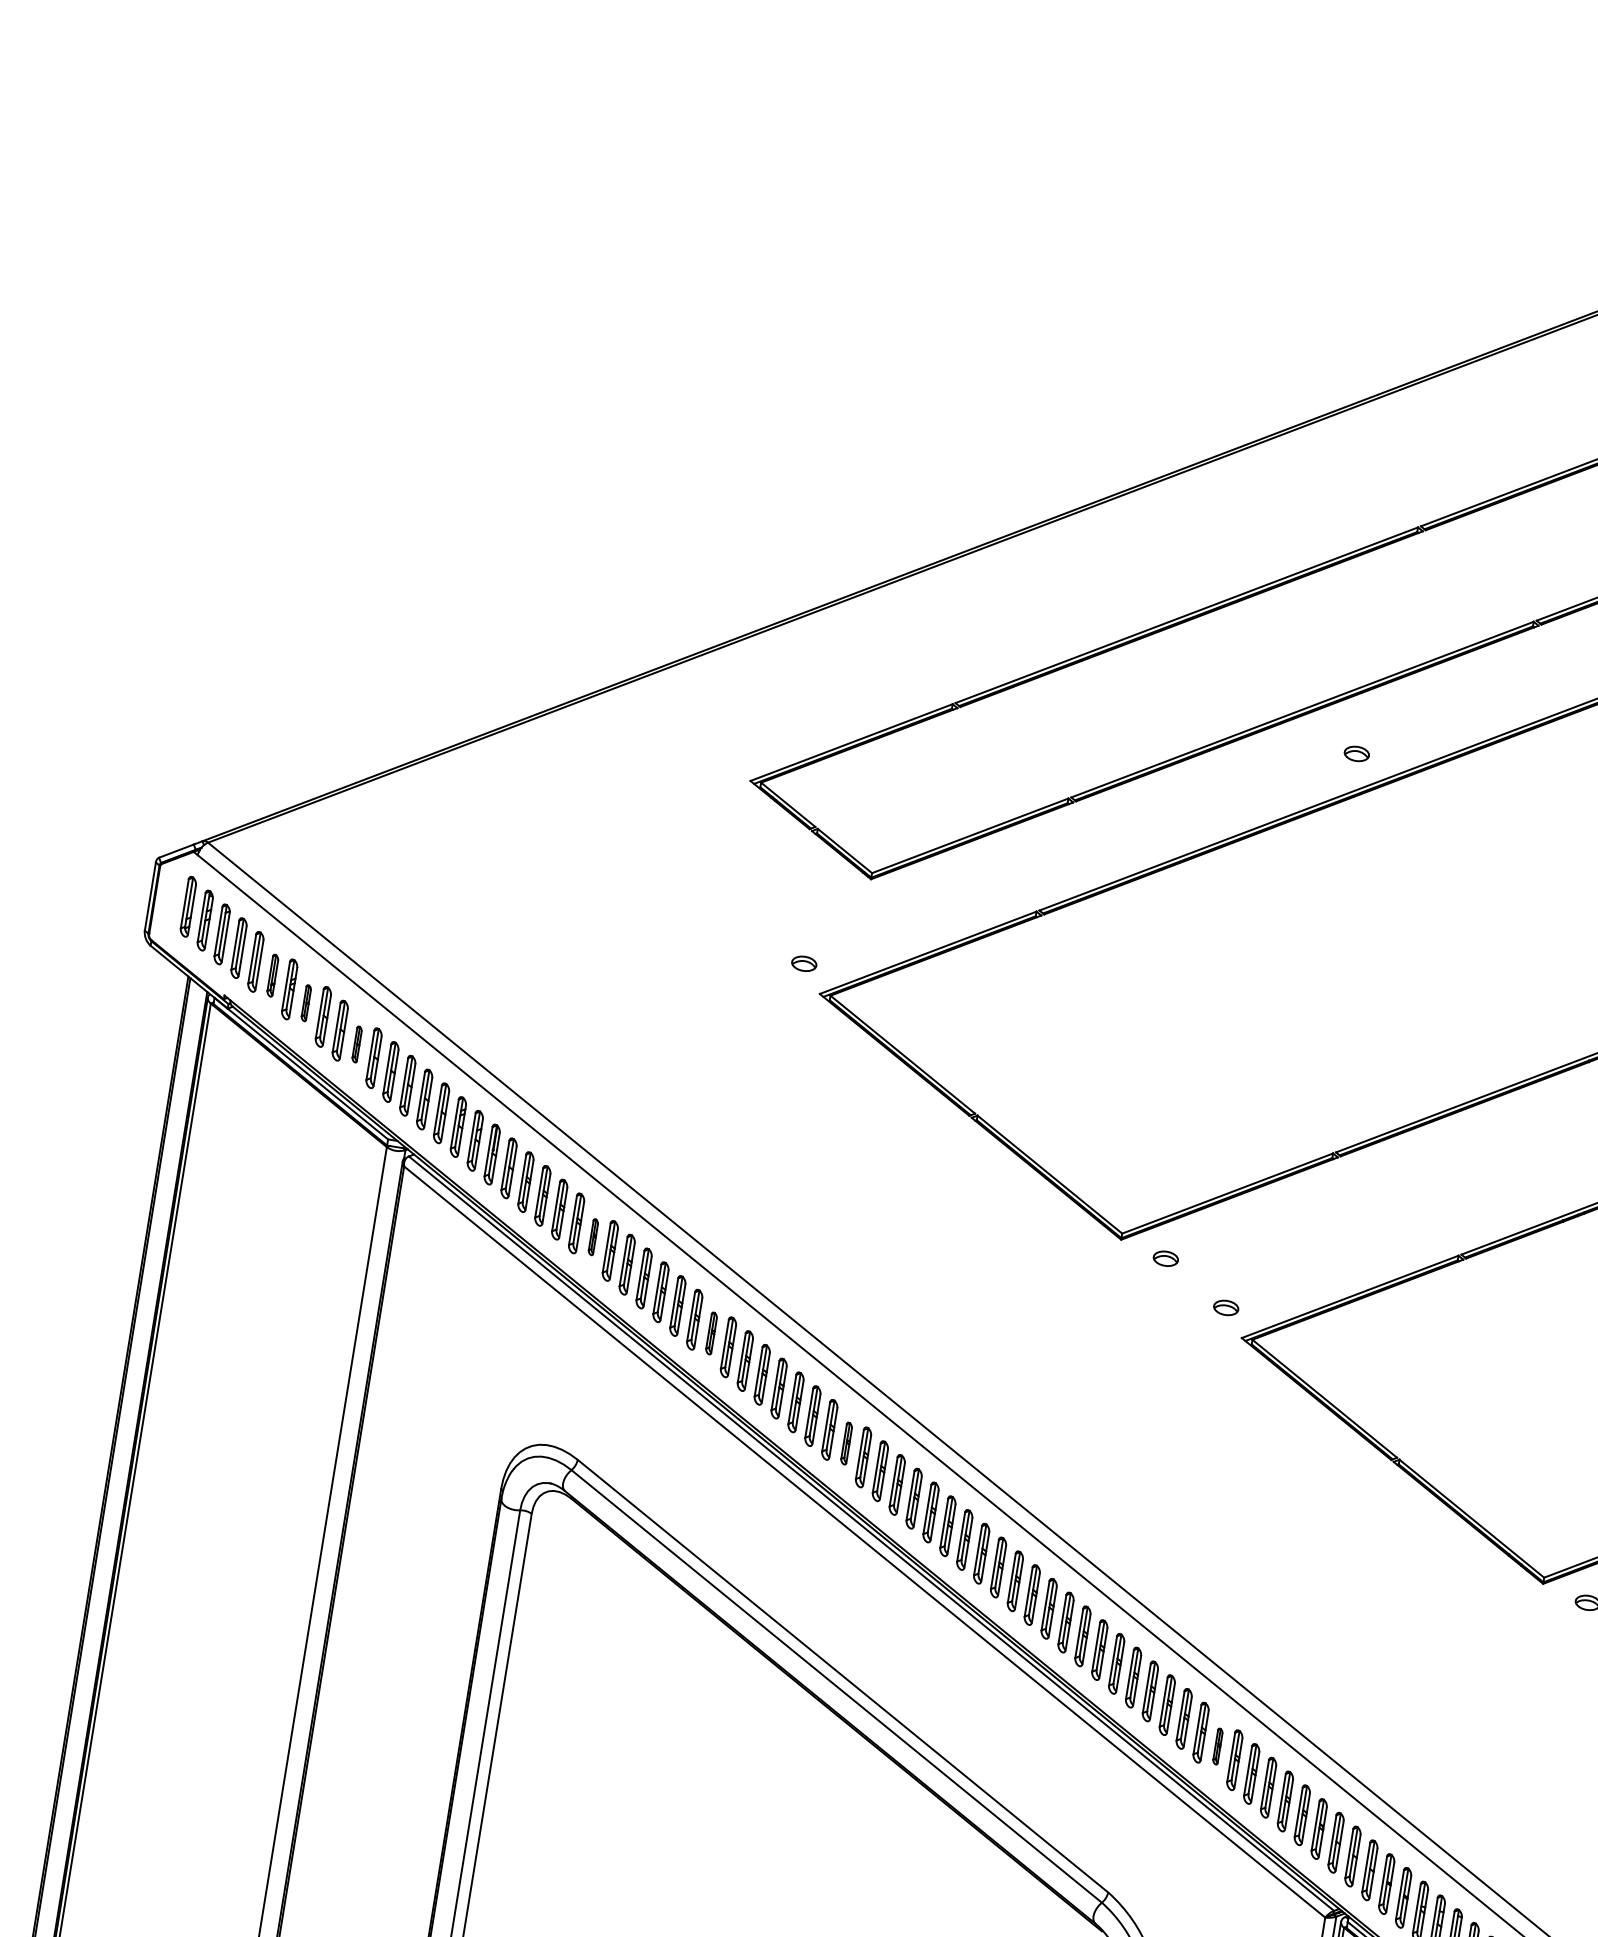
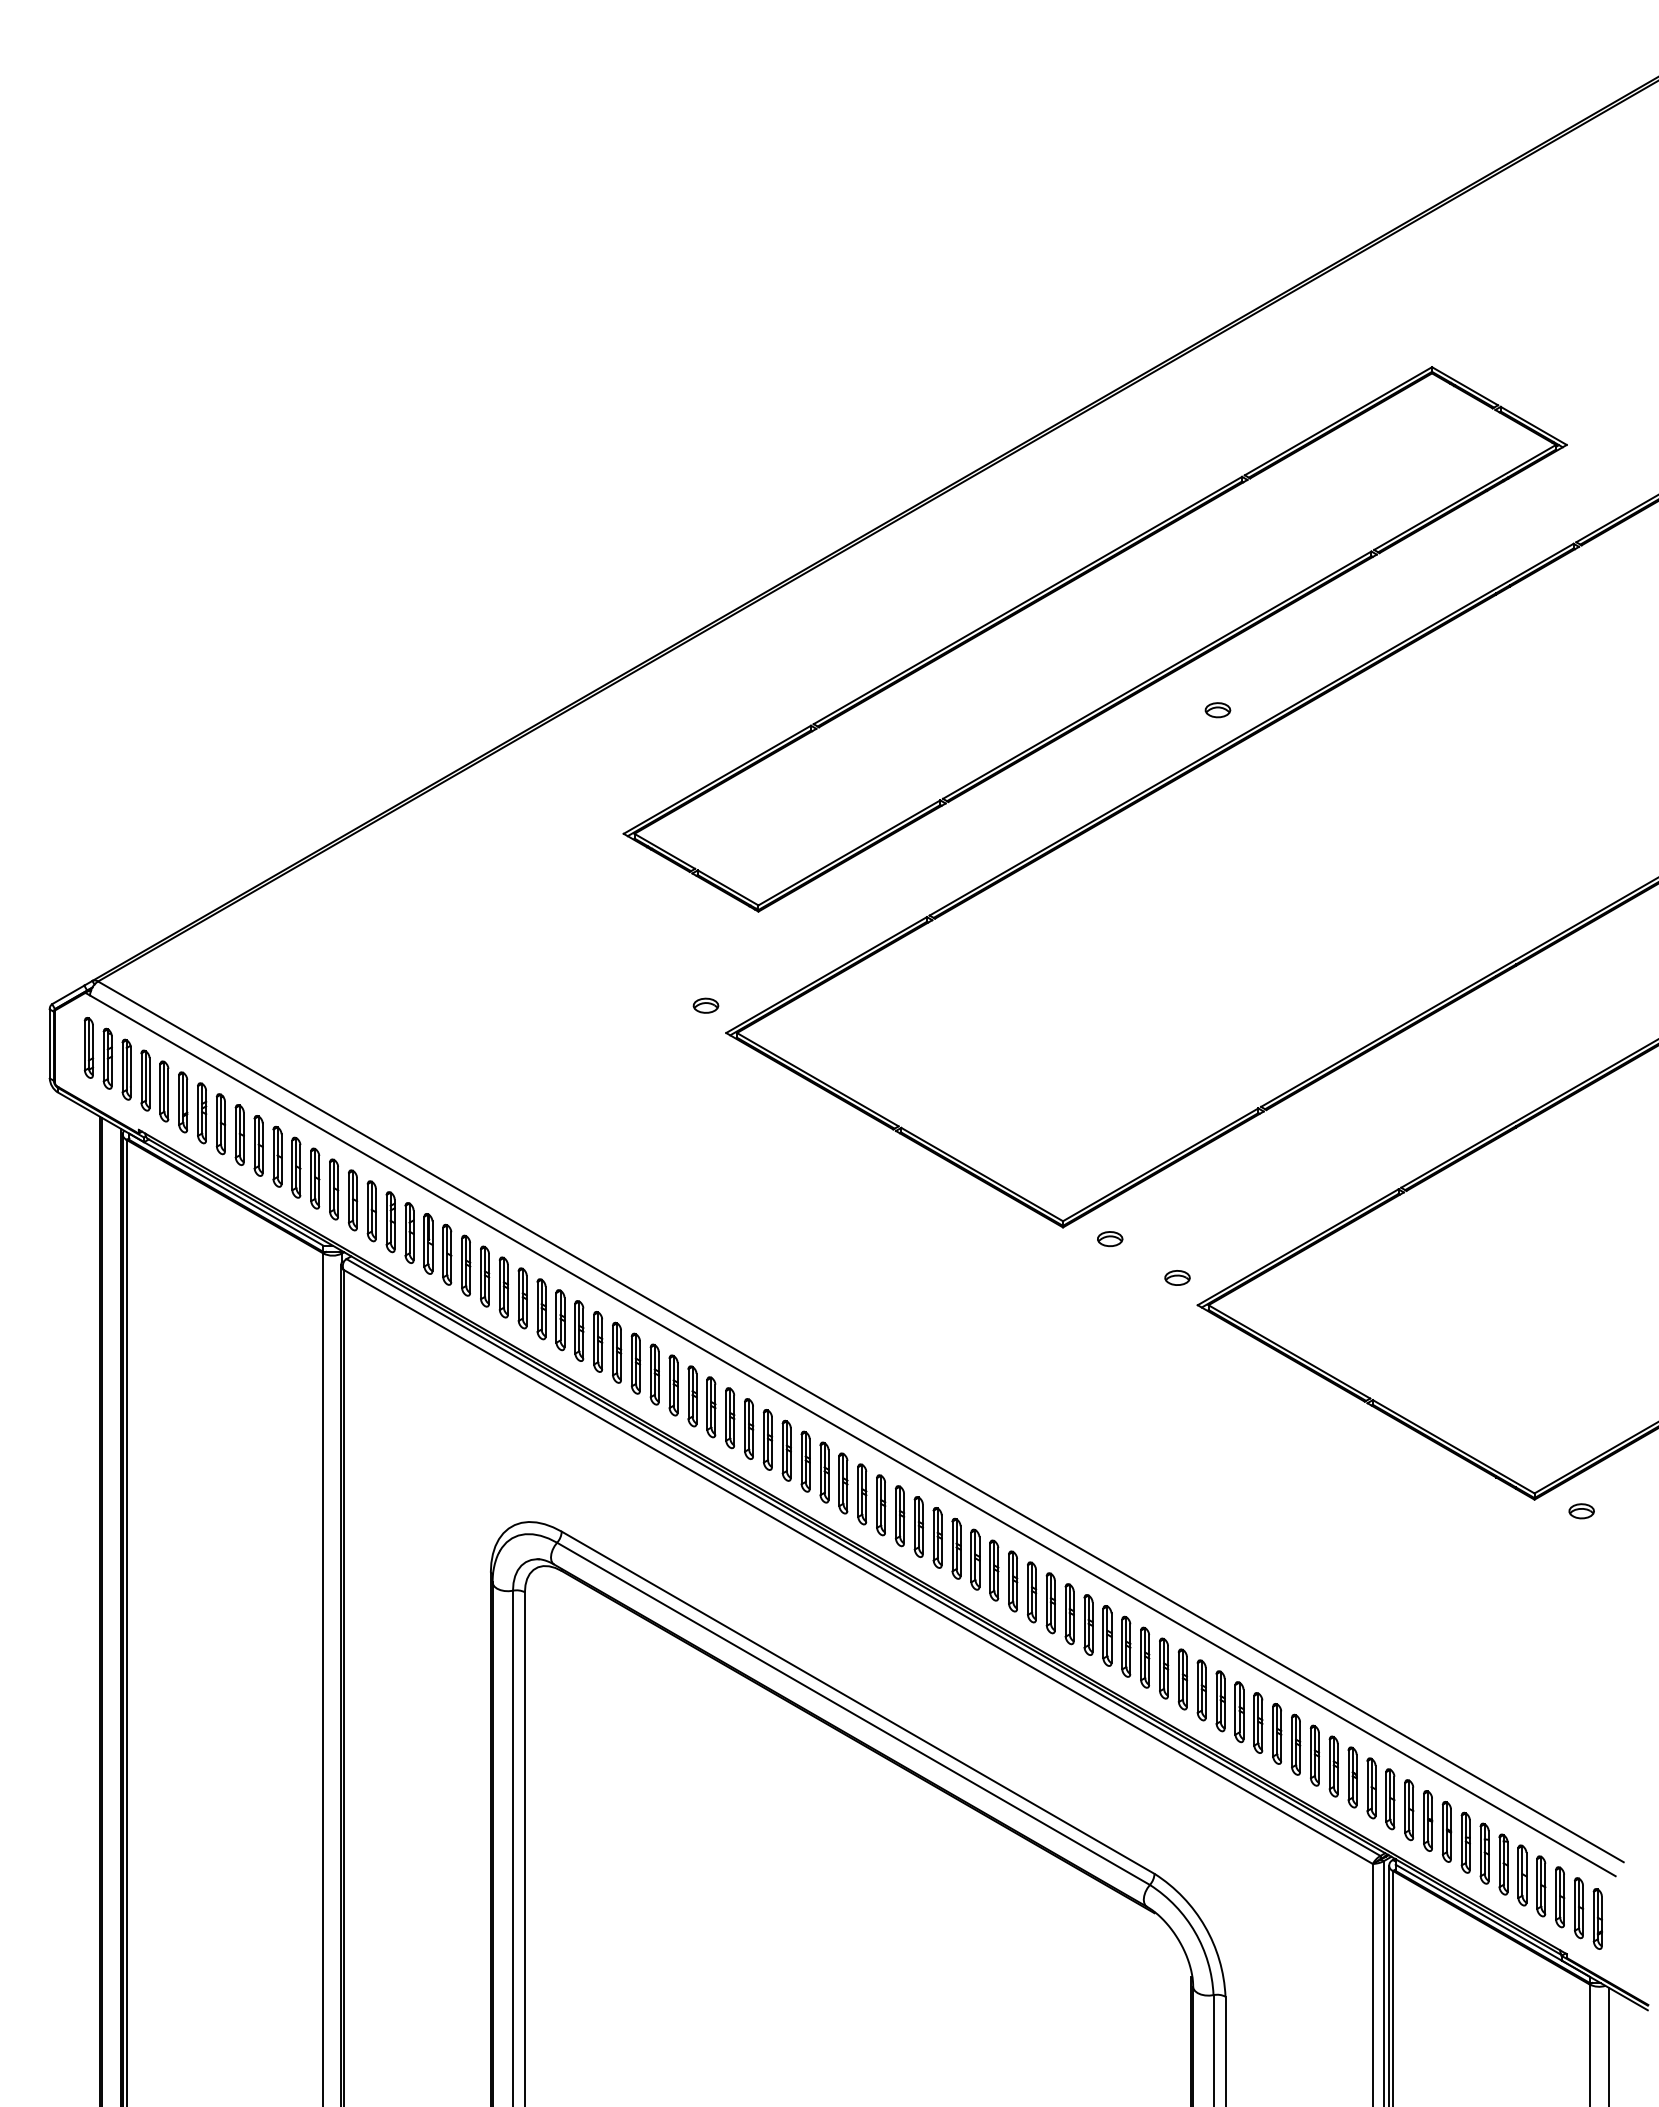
part: (272, 975) -> (183, 1102), size x1.43
part: (306, 1003) -> (220, 1124), size x1.67
part: (357, 1044) -> (277, 1156), size x1.67
part: (593, 1237) -> (541, 1309), size x1.67
part: (711, 1333) -> (673, 1385), size x1.43
part: (846, 1443) -> (824, 1472), size x1.43
part: (1217, 1746) -> (1239, 1712), size x1.67

